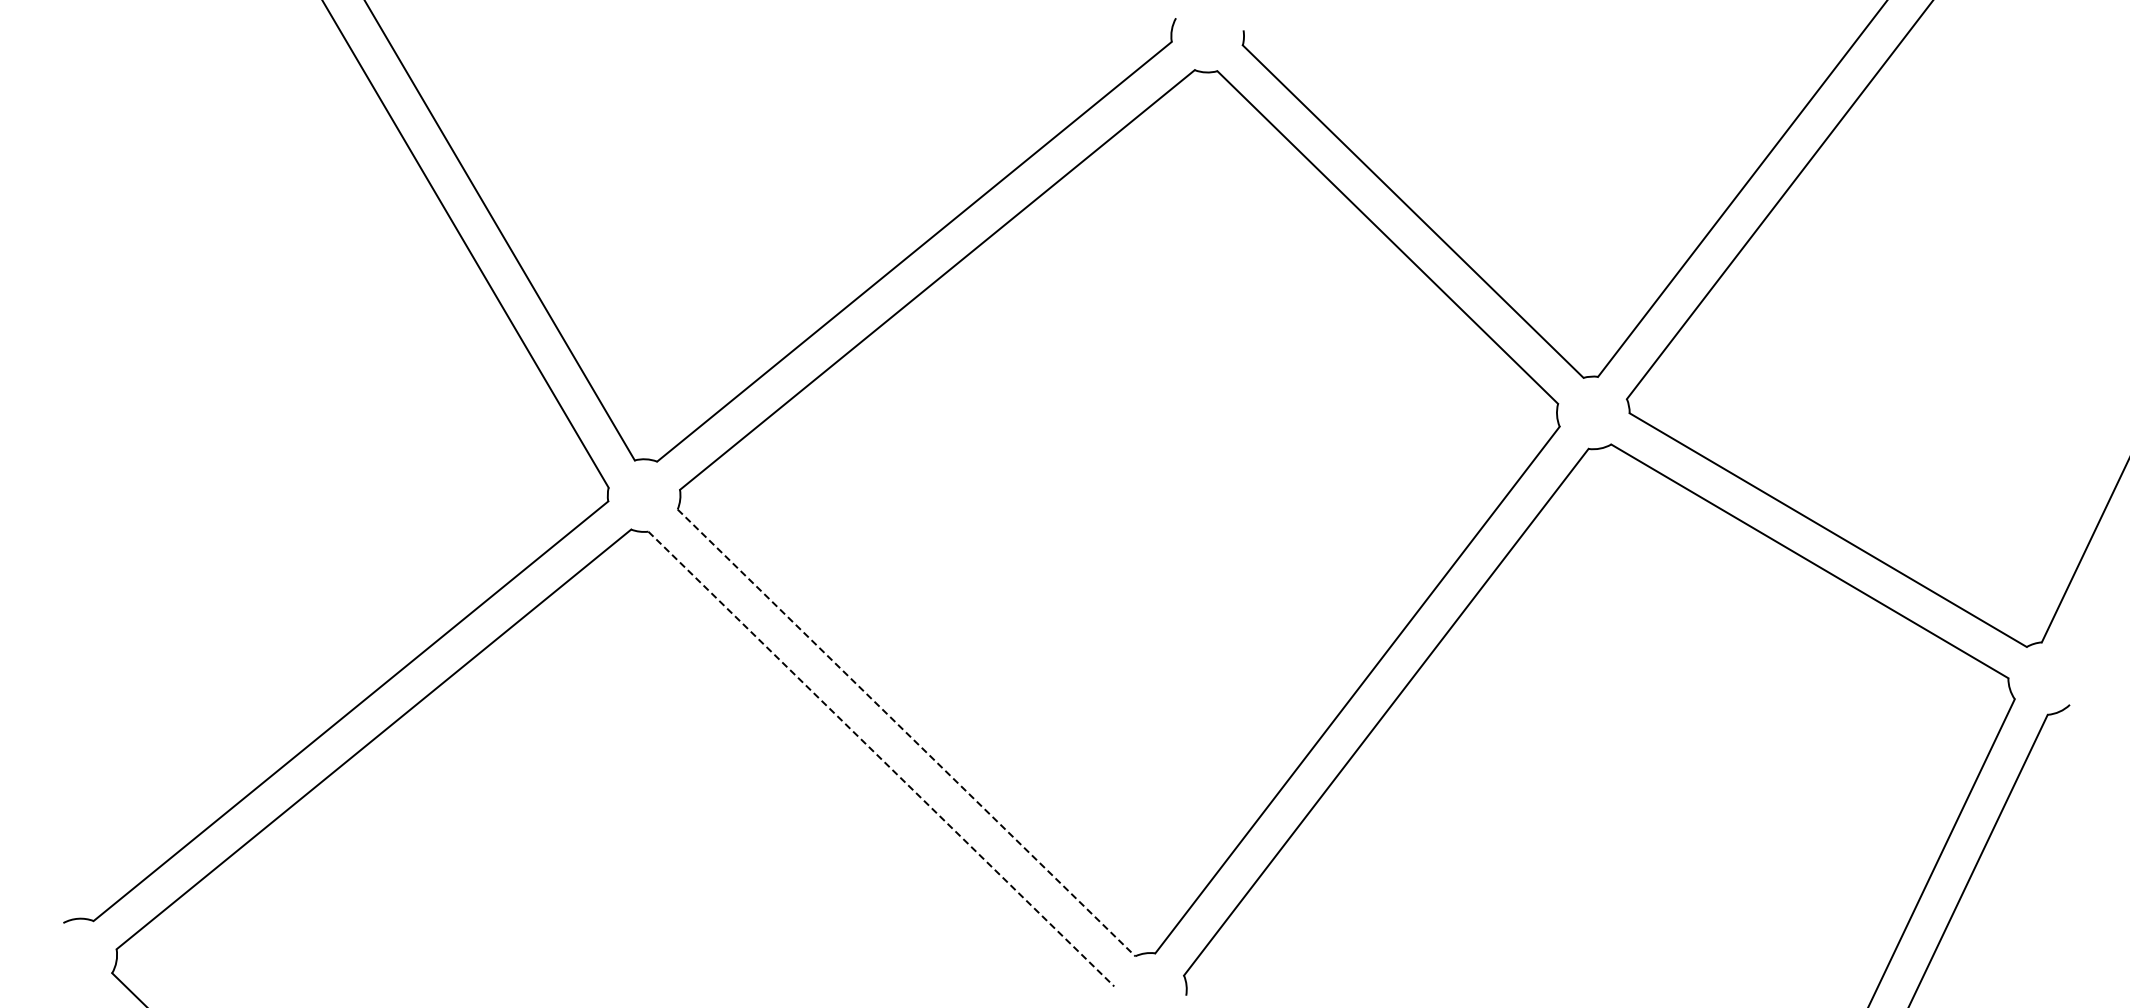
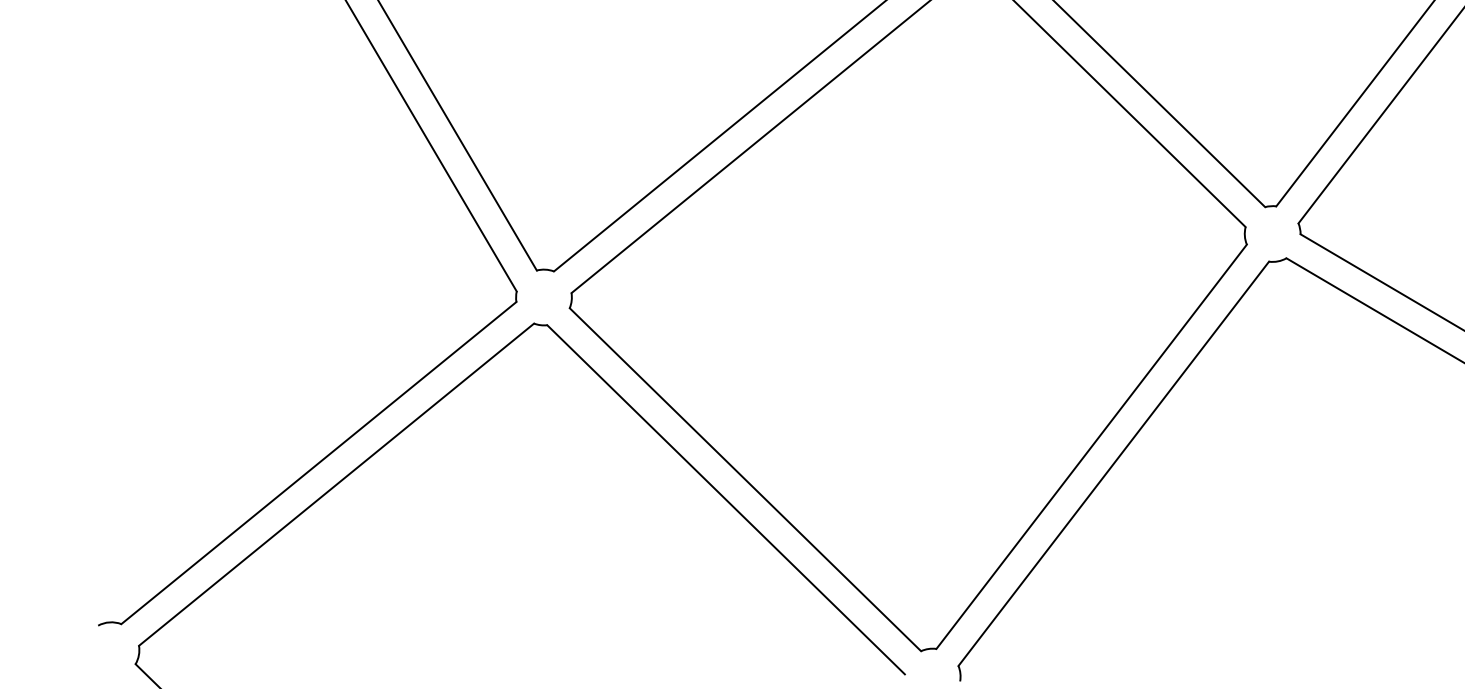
line: (906, 732) -> (745, 479), dashed -> solid
line: (881, 759) -> (726, 500), dashed -> solid

